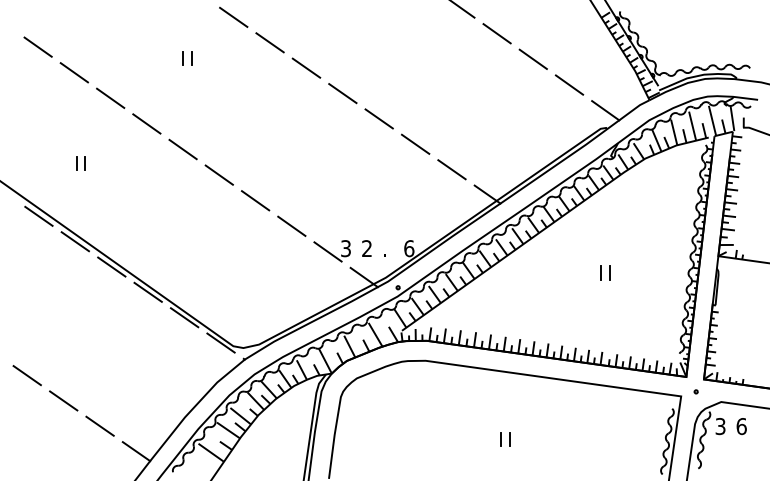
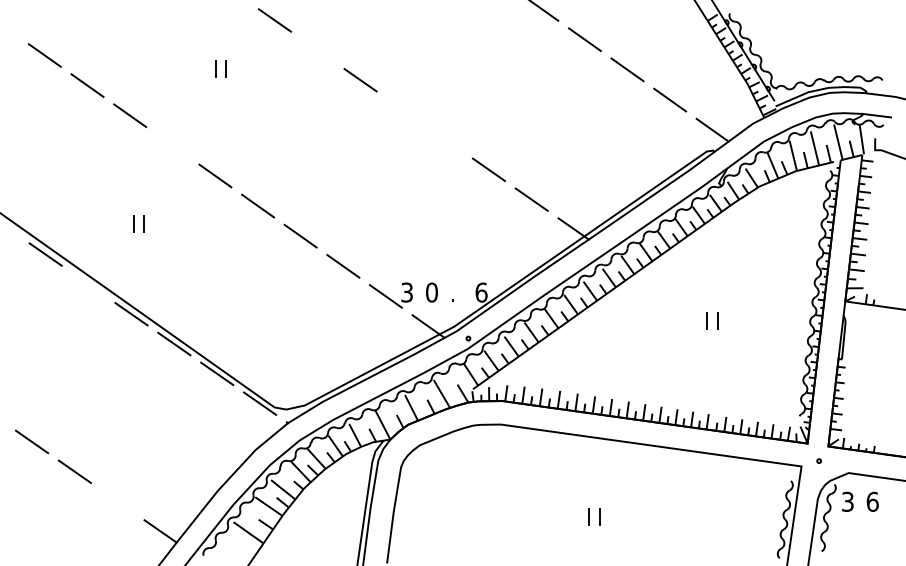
line: (269, 42) -> (317, 50), removed
line: (342, 93) -> (402, 110), removed
line: (378, 118) -> (445, 139), removed
line: (146, 123) -> (172, 145), removed
part: (80, 163) -> (138, 224), moved
line: (75, 241) -> (88, 284), removed
text: (367, 248) -> (432, 292), 2 -> 0
line: (99, 425) -> (117, 500), removed

